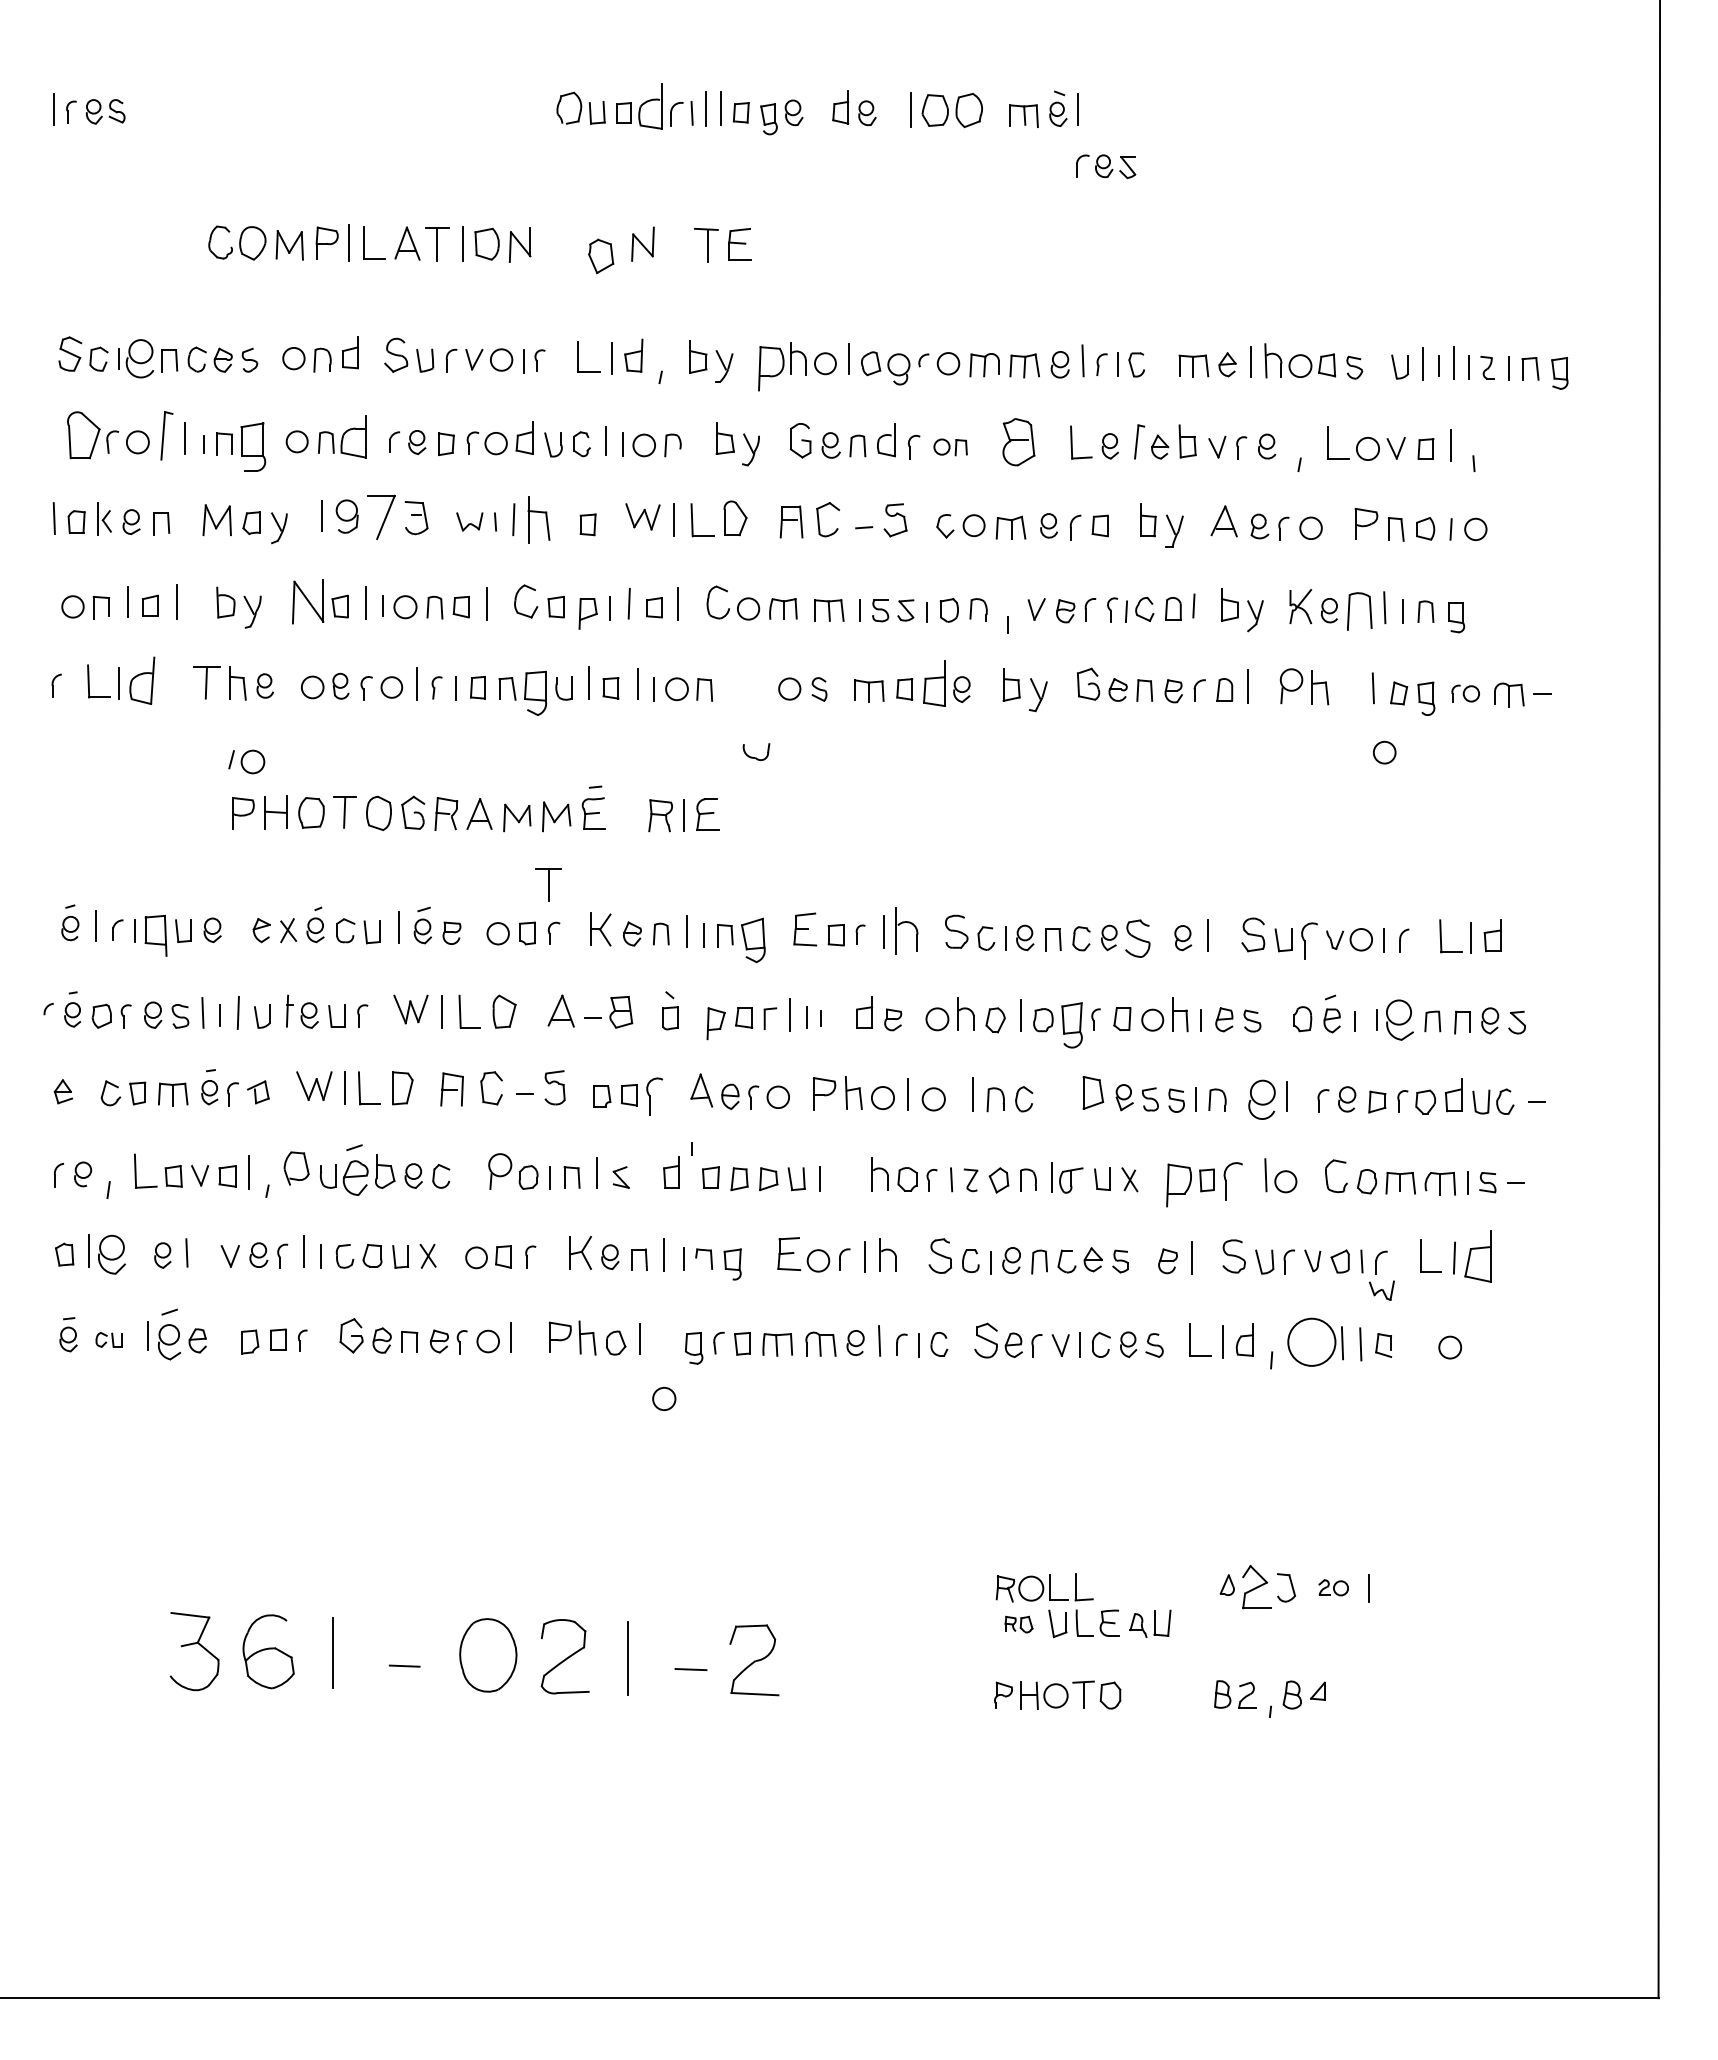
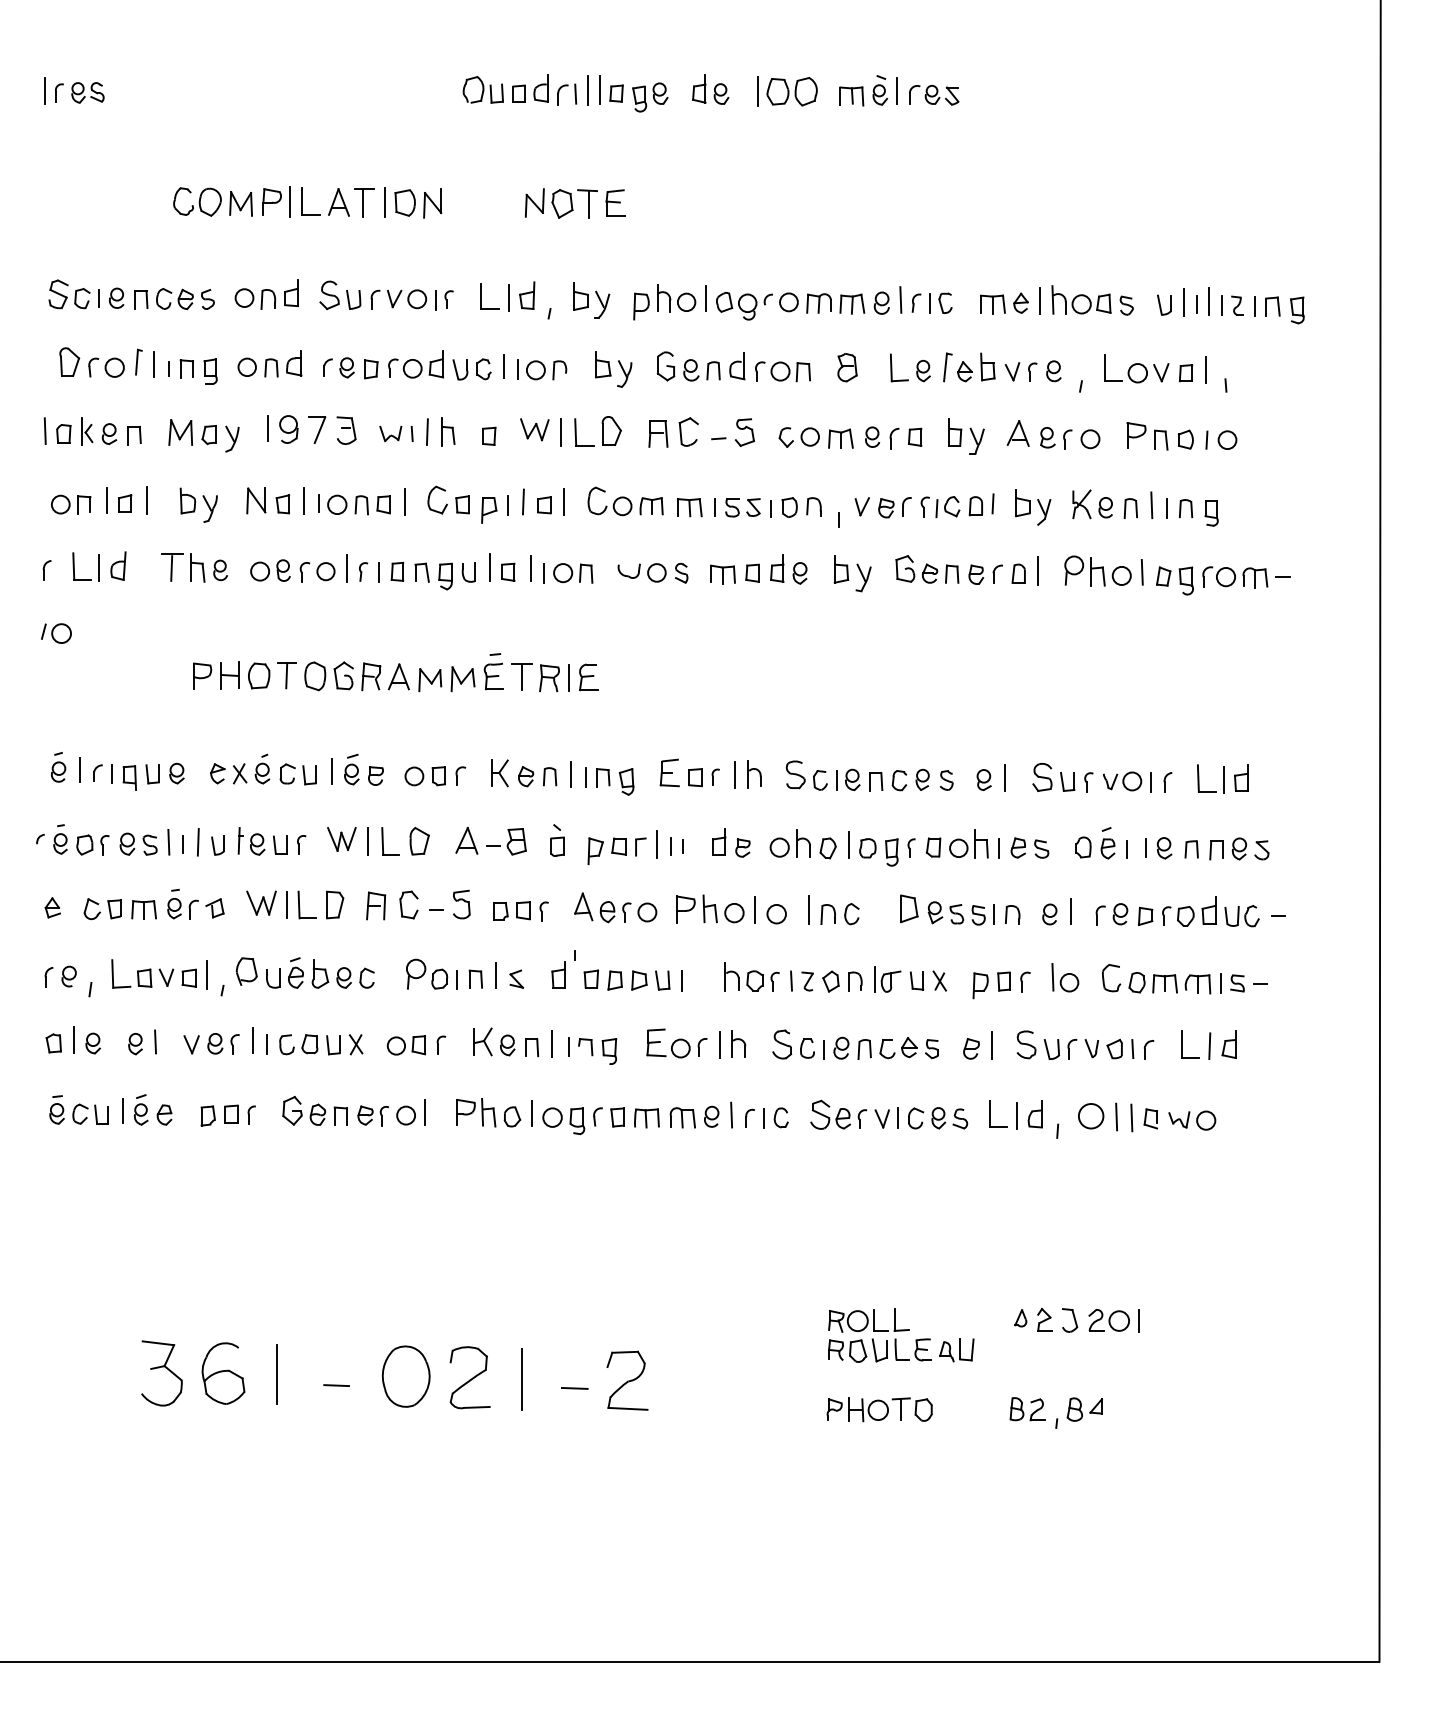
part: (650, 106) -> (541, 88), size x0.71
part: (1106, 166) -> (934, 95), moved
part: (601, 256) -> (562, 204), moved
part: (140, 358) -> (116, 298), size x0.62
part: (770, 368) -> (640, 306), size x0.71
part: (83, 435) -> (69, 362), size x0.71
part: (166, 435) -> (138, 362), size x0.62
part: (353, 436) -> (294, 362), size x0.71
part: (1018, 441) -> (847, 367), size x0.71
part: (252, 446) -> (210, 371), size x0.62
part: (950, 447) -> (790, 372), size x1.43
part: (381, 517) -> (317, 430), size x0.71
part: (538, 519) -> (447, 431), size x0.71
part: (307, 602) -> (255, 500), size x0.71
part: (1359, 611) -> (1130, 508), size x0.62
part: (142, 680) -> (118, 565), size x0.71
part: (934, 683) -> (777, 568), size x0.71
part: (535, 693) -> (445, 576), size x0.71
part: (1465, 693) -> (1218, 576), size x1.43
part: (756, 752) -> (629, 571), moved
circle: (1384, 752) -> (1121, 575), moved
part: (246, 761) -> (56, 633), moved
part: (548, 884) -> (521, 676), moved
part: (907, 931) -> (754, 774), size x0.71
part: (155, 935) -> (129, 777), size x0.71
part: (1138, 938) -> (946, 780), size x0.62
part: (753, 939) -> (626, 781), size x0.71
part: (1308, 940) -> (1088, 782), size x0.62
part: (1400, 1019) -> (1164, 847), size x0.62
part: (1072, 1024) -> (892, 851), size x0.71
part: (653, 1096) -> (543, 911), size x0.62
part: (1262, 1099) -> (1050, 914), size x0.62
part: (355, 1169) -> (295, 972), size x0.71
part: (1232, 1180) -> (1025, 981), size x0.62
part: (1178, 1185) -> (980, 985), size x0.71
part: (111, 1254) -> (92, 1043), size x0.62
part: (1477, 1256) -> (1228, 1044), size x0.62
part: (1381, 1290) -> (1179, 1119), moved
part: (169, 1334) -> (141, 1109), size x0.71
part: (108, 1339) -> (90, 1113), size x1.67
circle: (1311, 1342) -> (1090, 1116), size x0.62
circle: (664, 1398) -> (552, 1117), moved
part: (1256, 1587) -> (1045, 1320), size x0.62
part: (1333, 1587) -> (1109, 1320), size x1.67
part: (1018, 1624) -> (847, 1350), size x1.67

